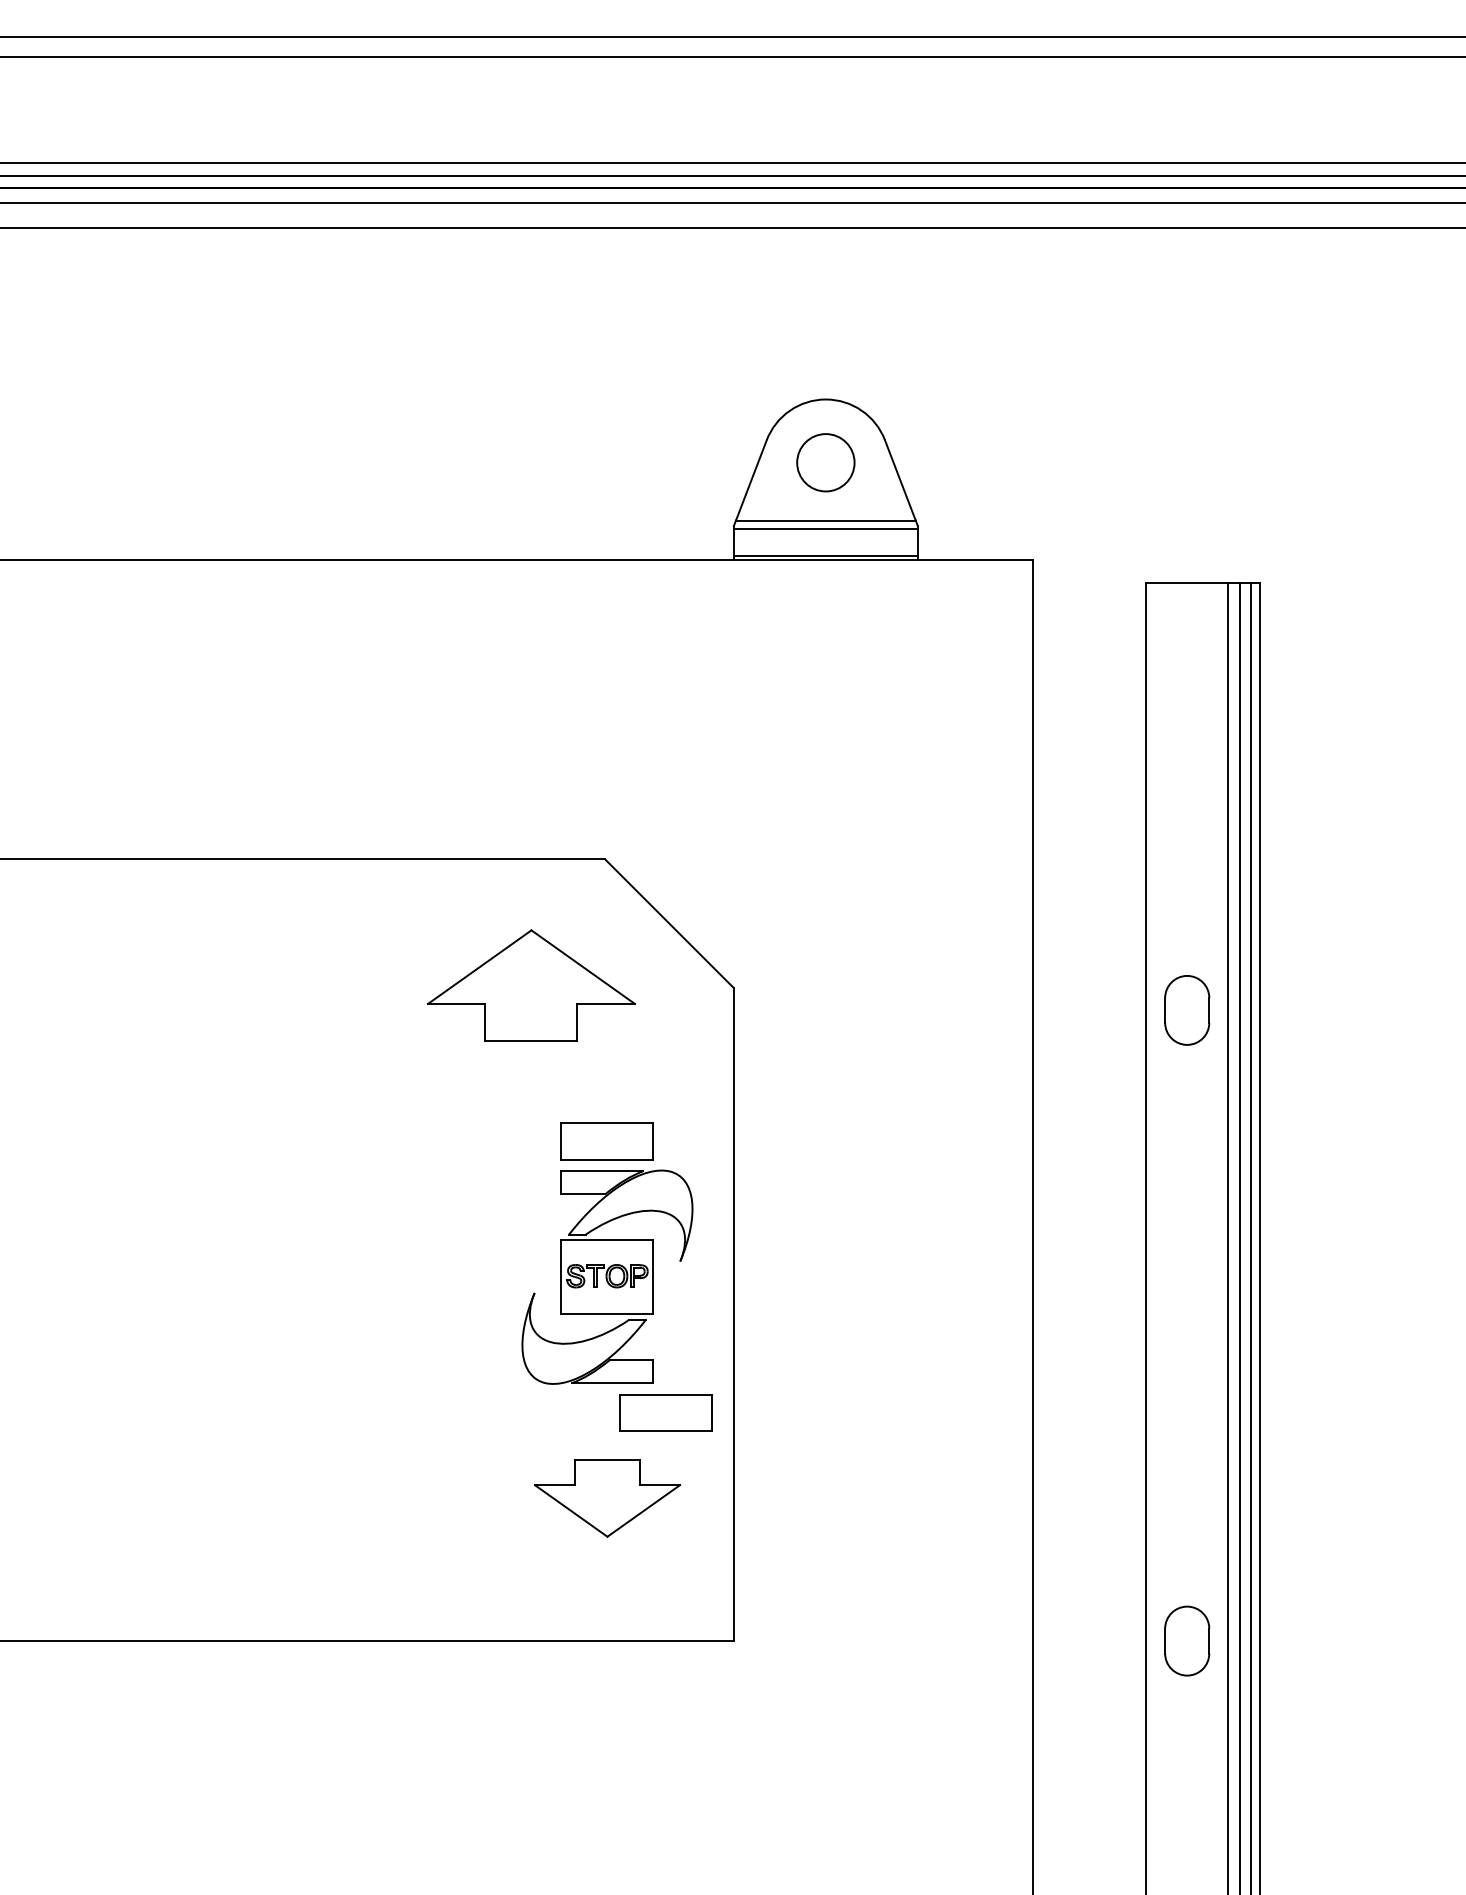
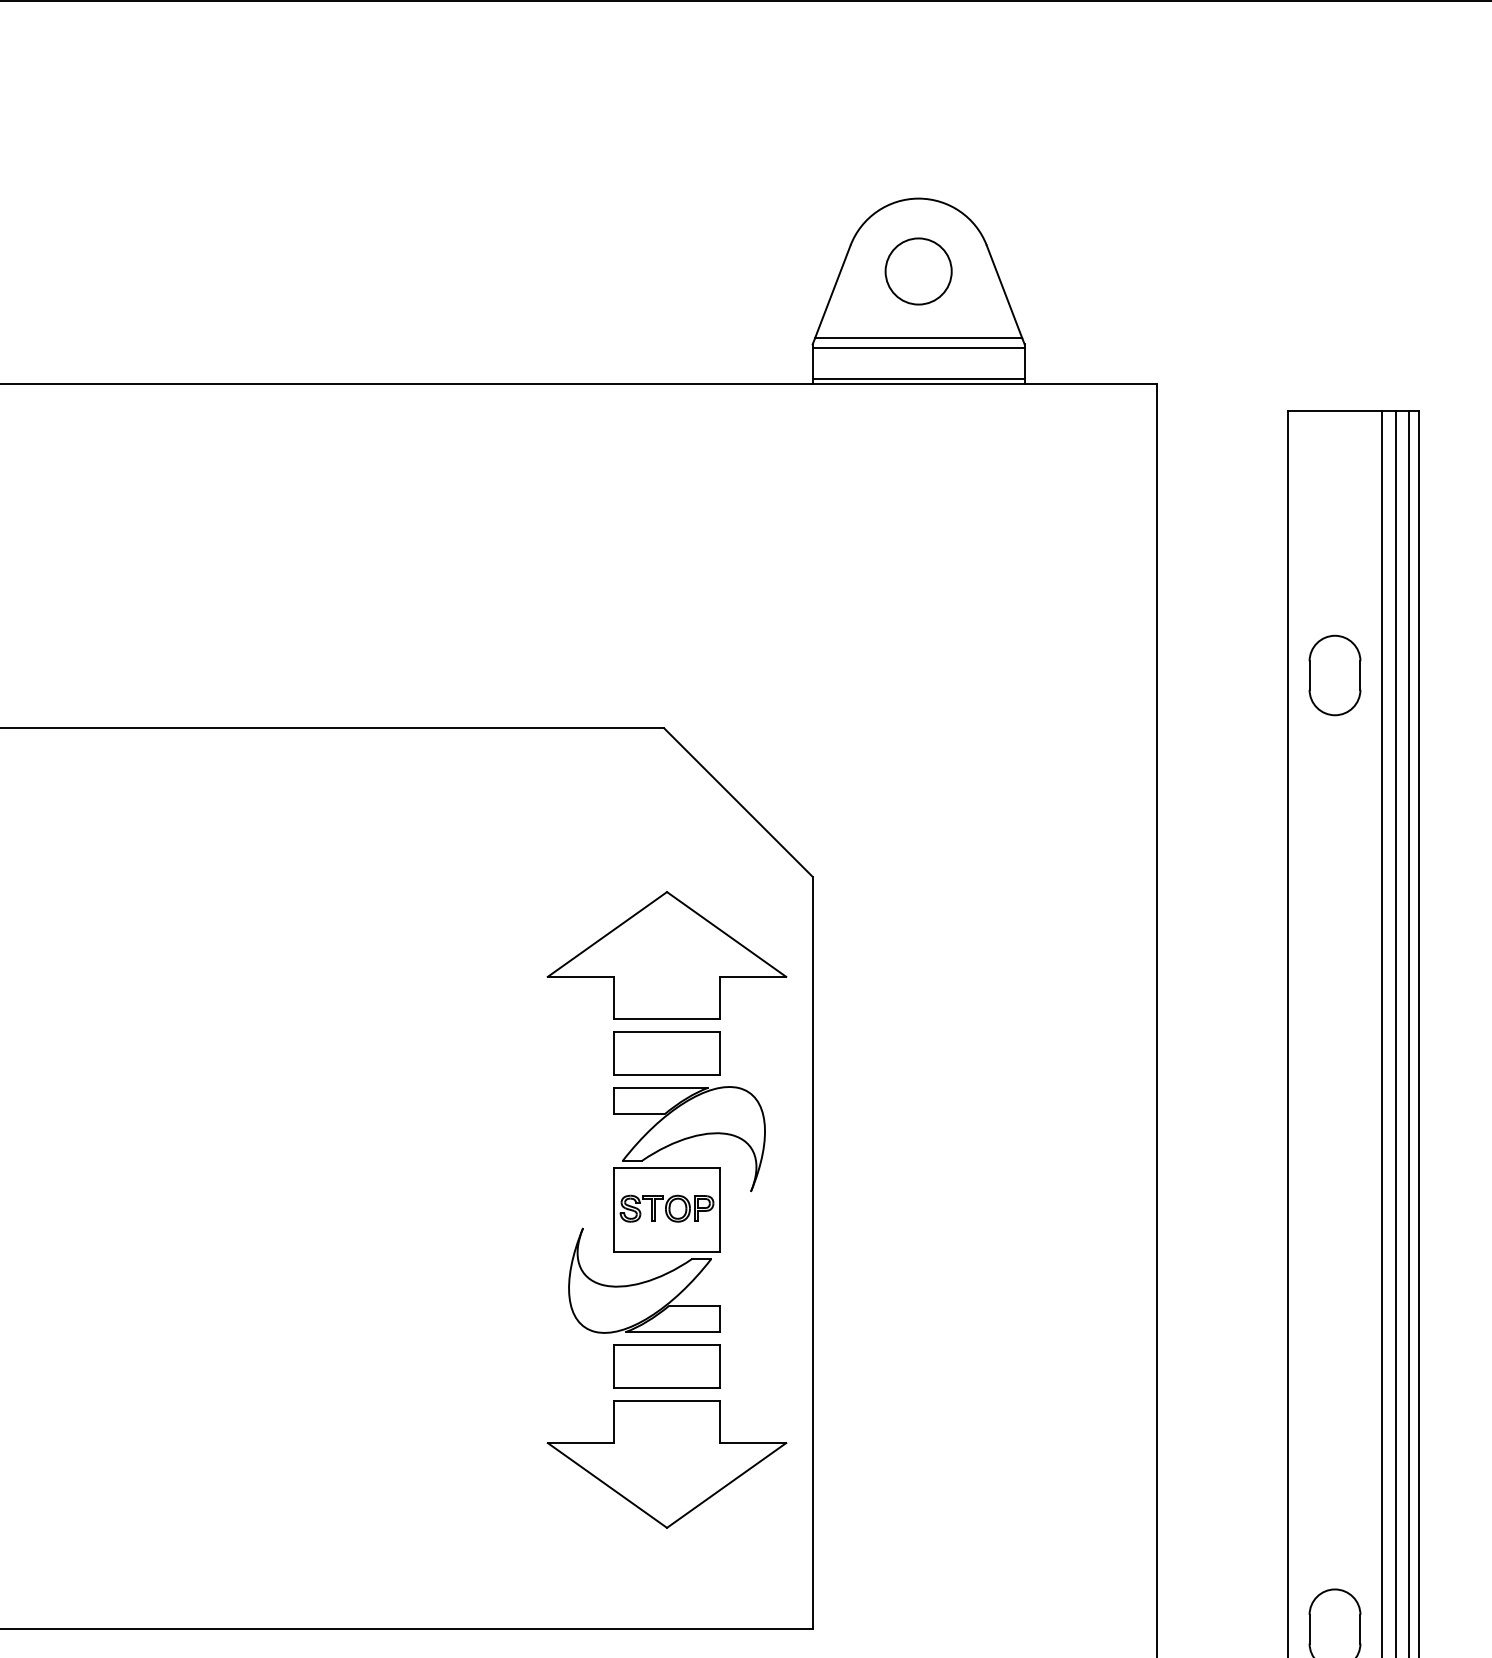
part: (531, 985) -> (667, 955), moved
part: (1187, 1010) -> (1335, 675), moved
part: (665, 1412) -> (665, 1365), moved
part: (607, 1498) -> (667, 1464), size x1.43

